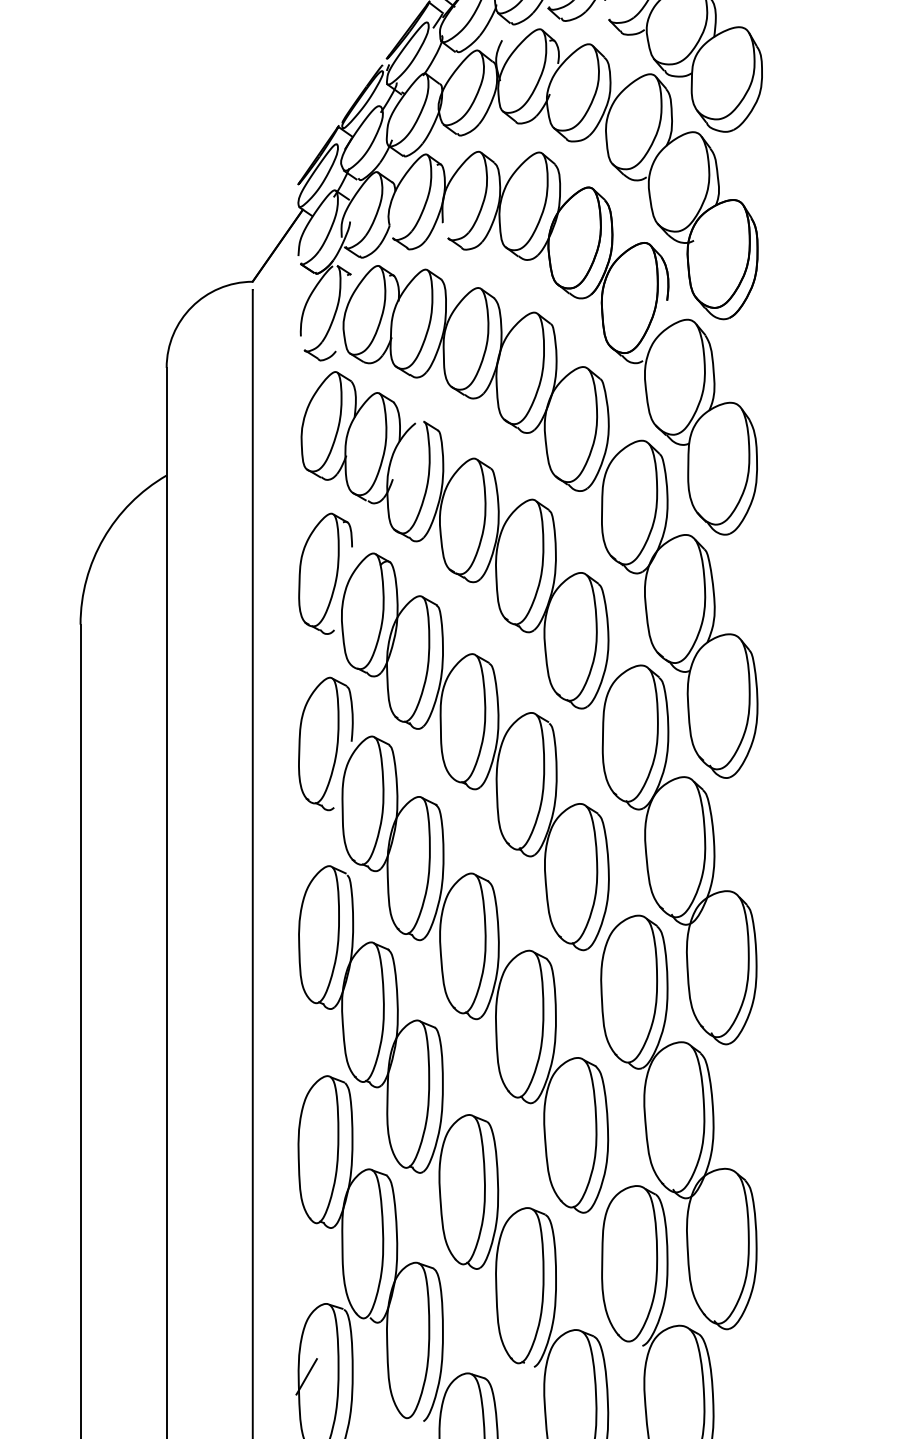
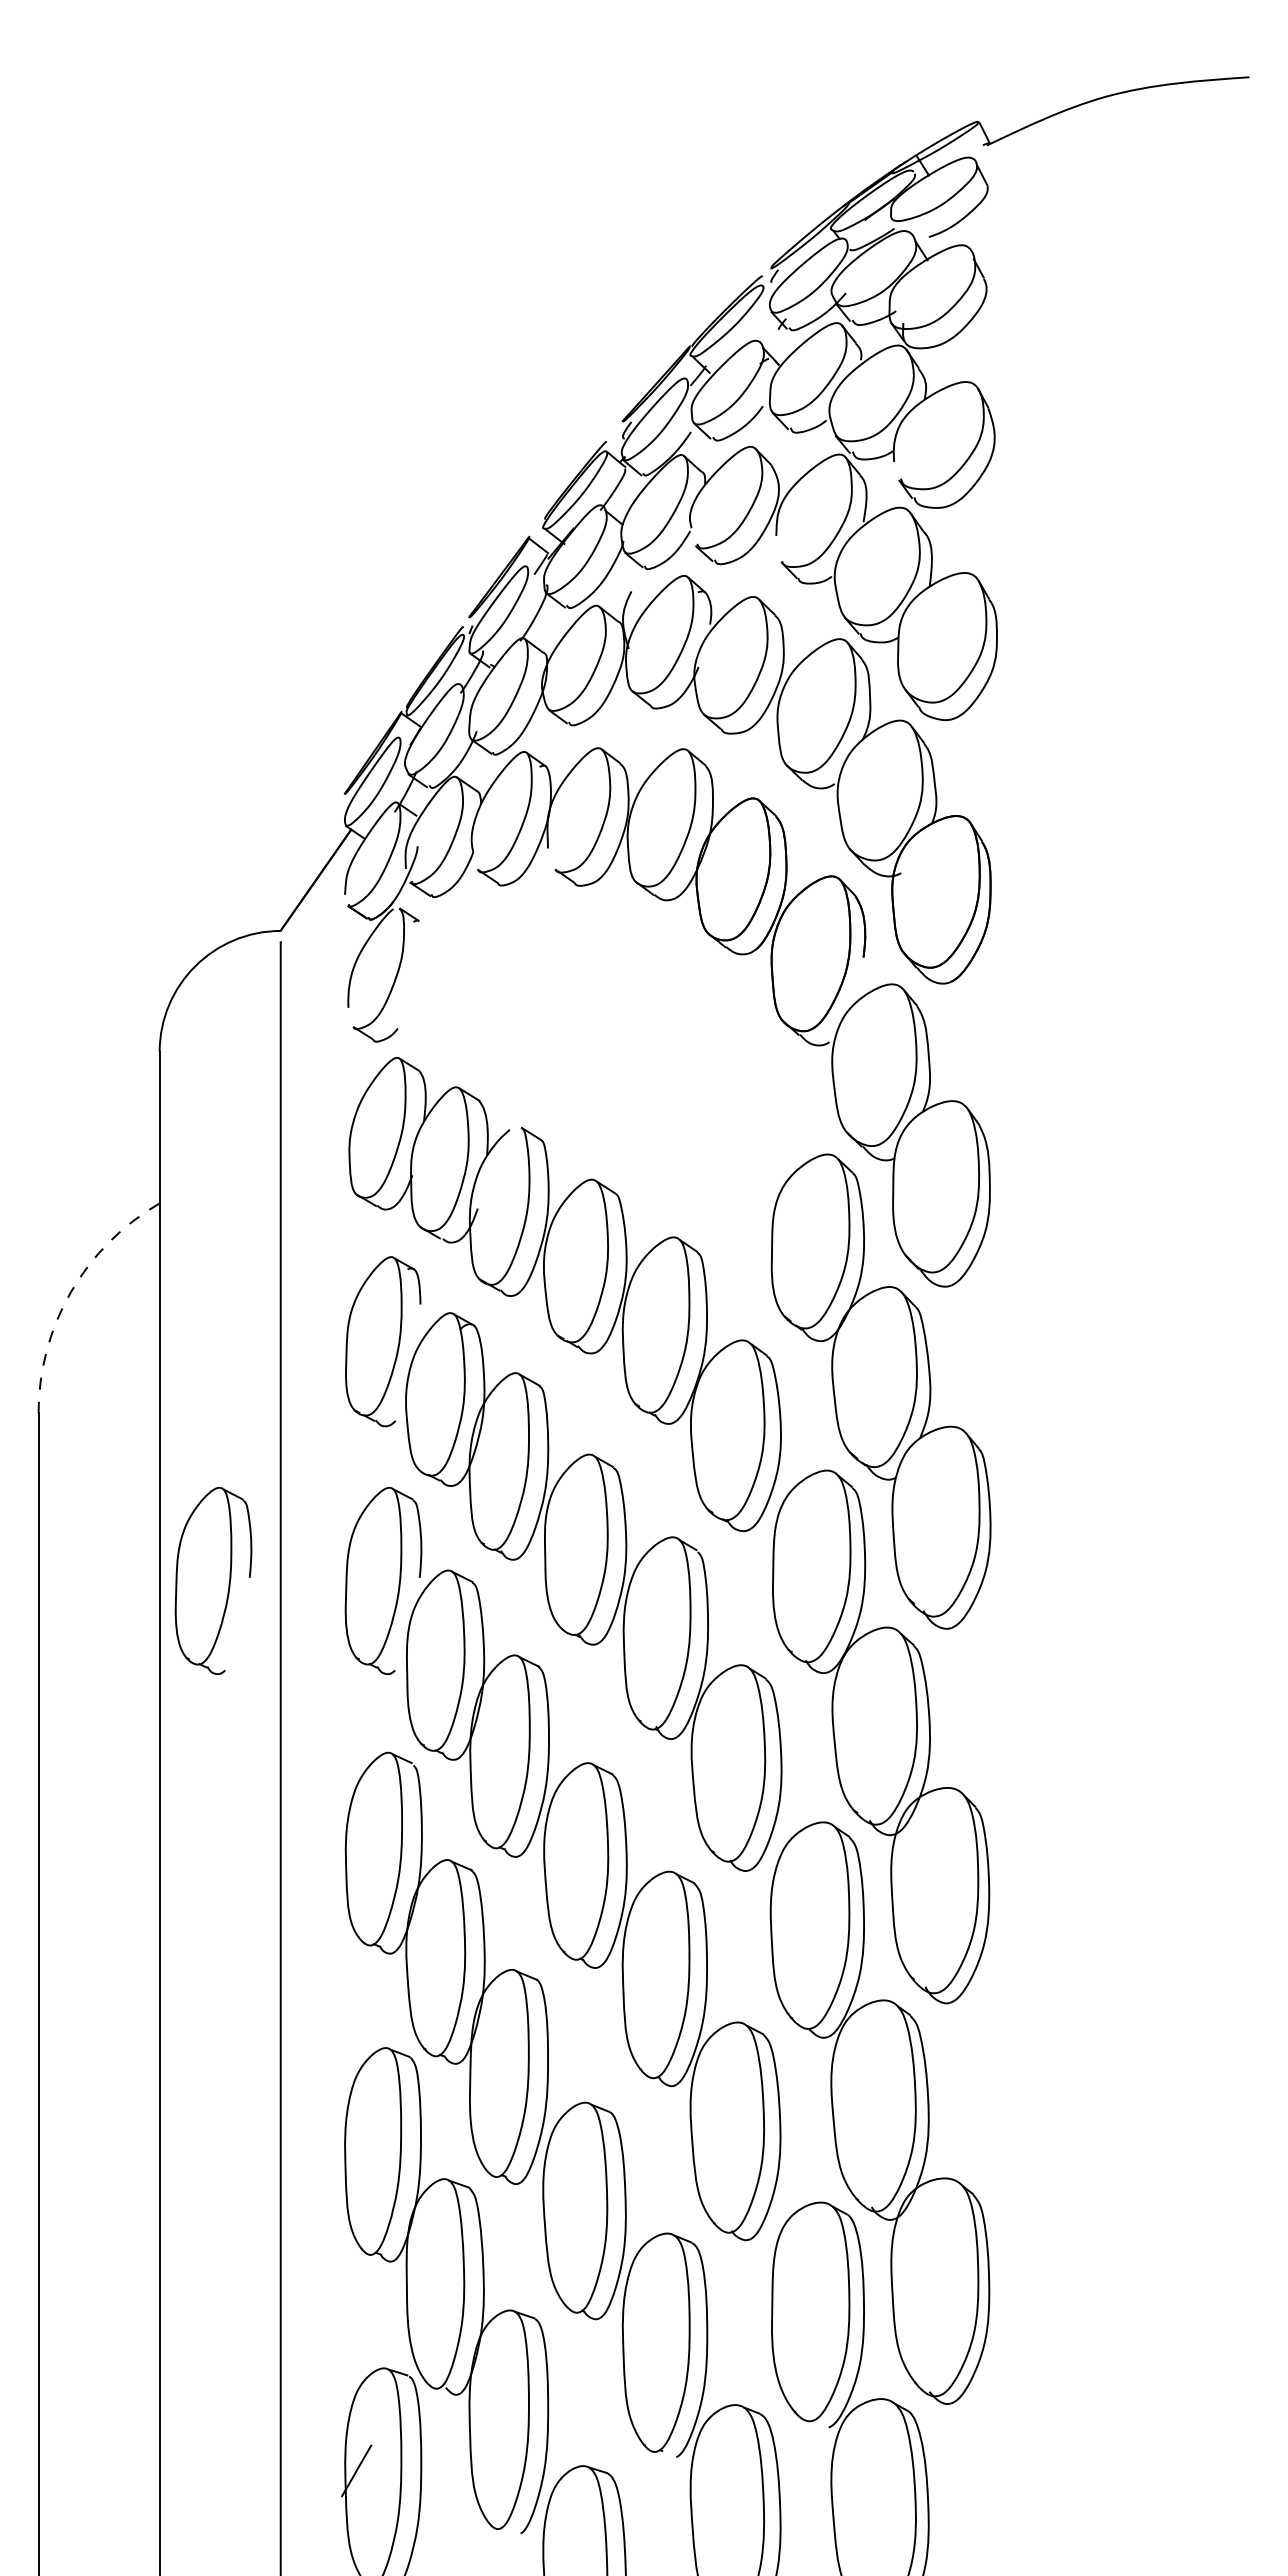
part: (475, 378) -> (594, 1066), removed
arc: (103, 538) -> (71, 1292), solid -> dashed
part: (204, 743) -> (213, 1580), added

